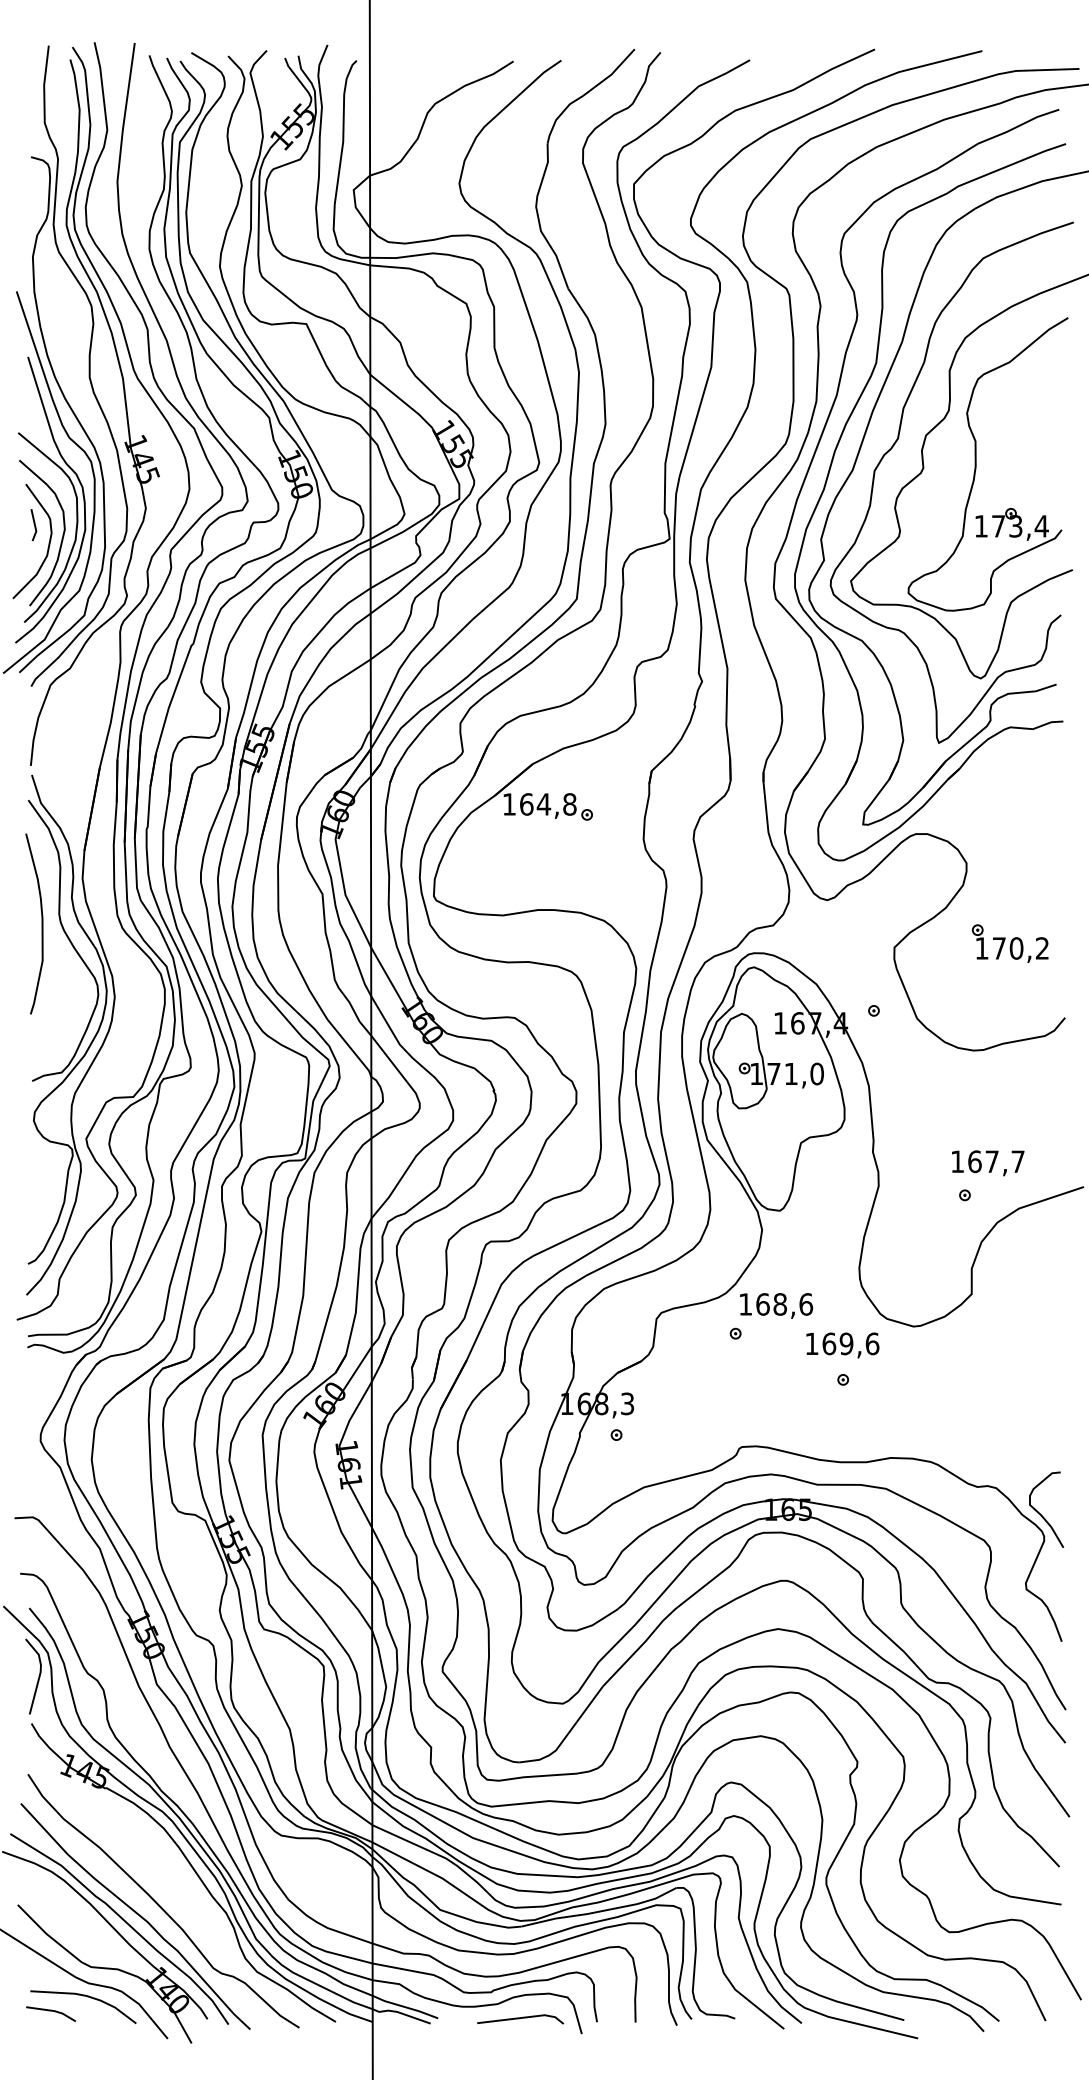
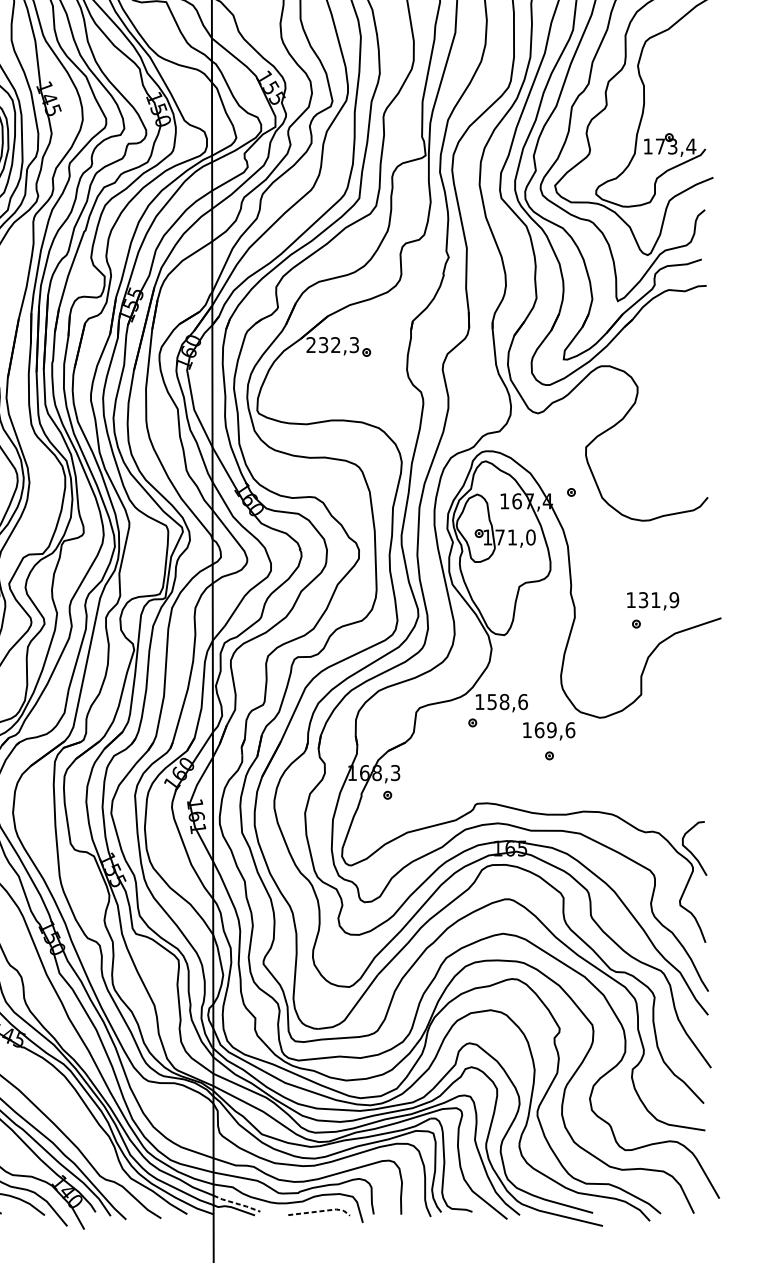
text: (539, 804) -> (332, 345), 164,8 -> 232,3
part: (1009, 943) -> (668, 444), removed
text: (996, 1161) -> (658, 599), 167,7 -> 131,9
text: (762, 1304) -> (491, 702), 168,6 -> 158,6
line: (405, 2007) -> (237, 1203), solid -> dashed
line: (523, 2017) -> (321, 1211), solid -> dashed

